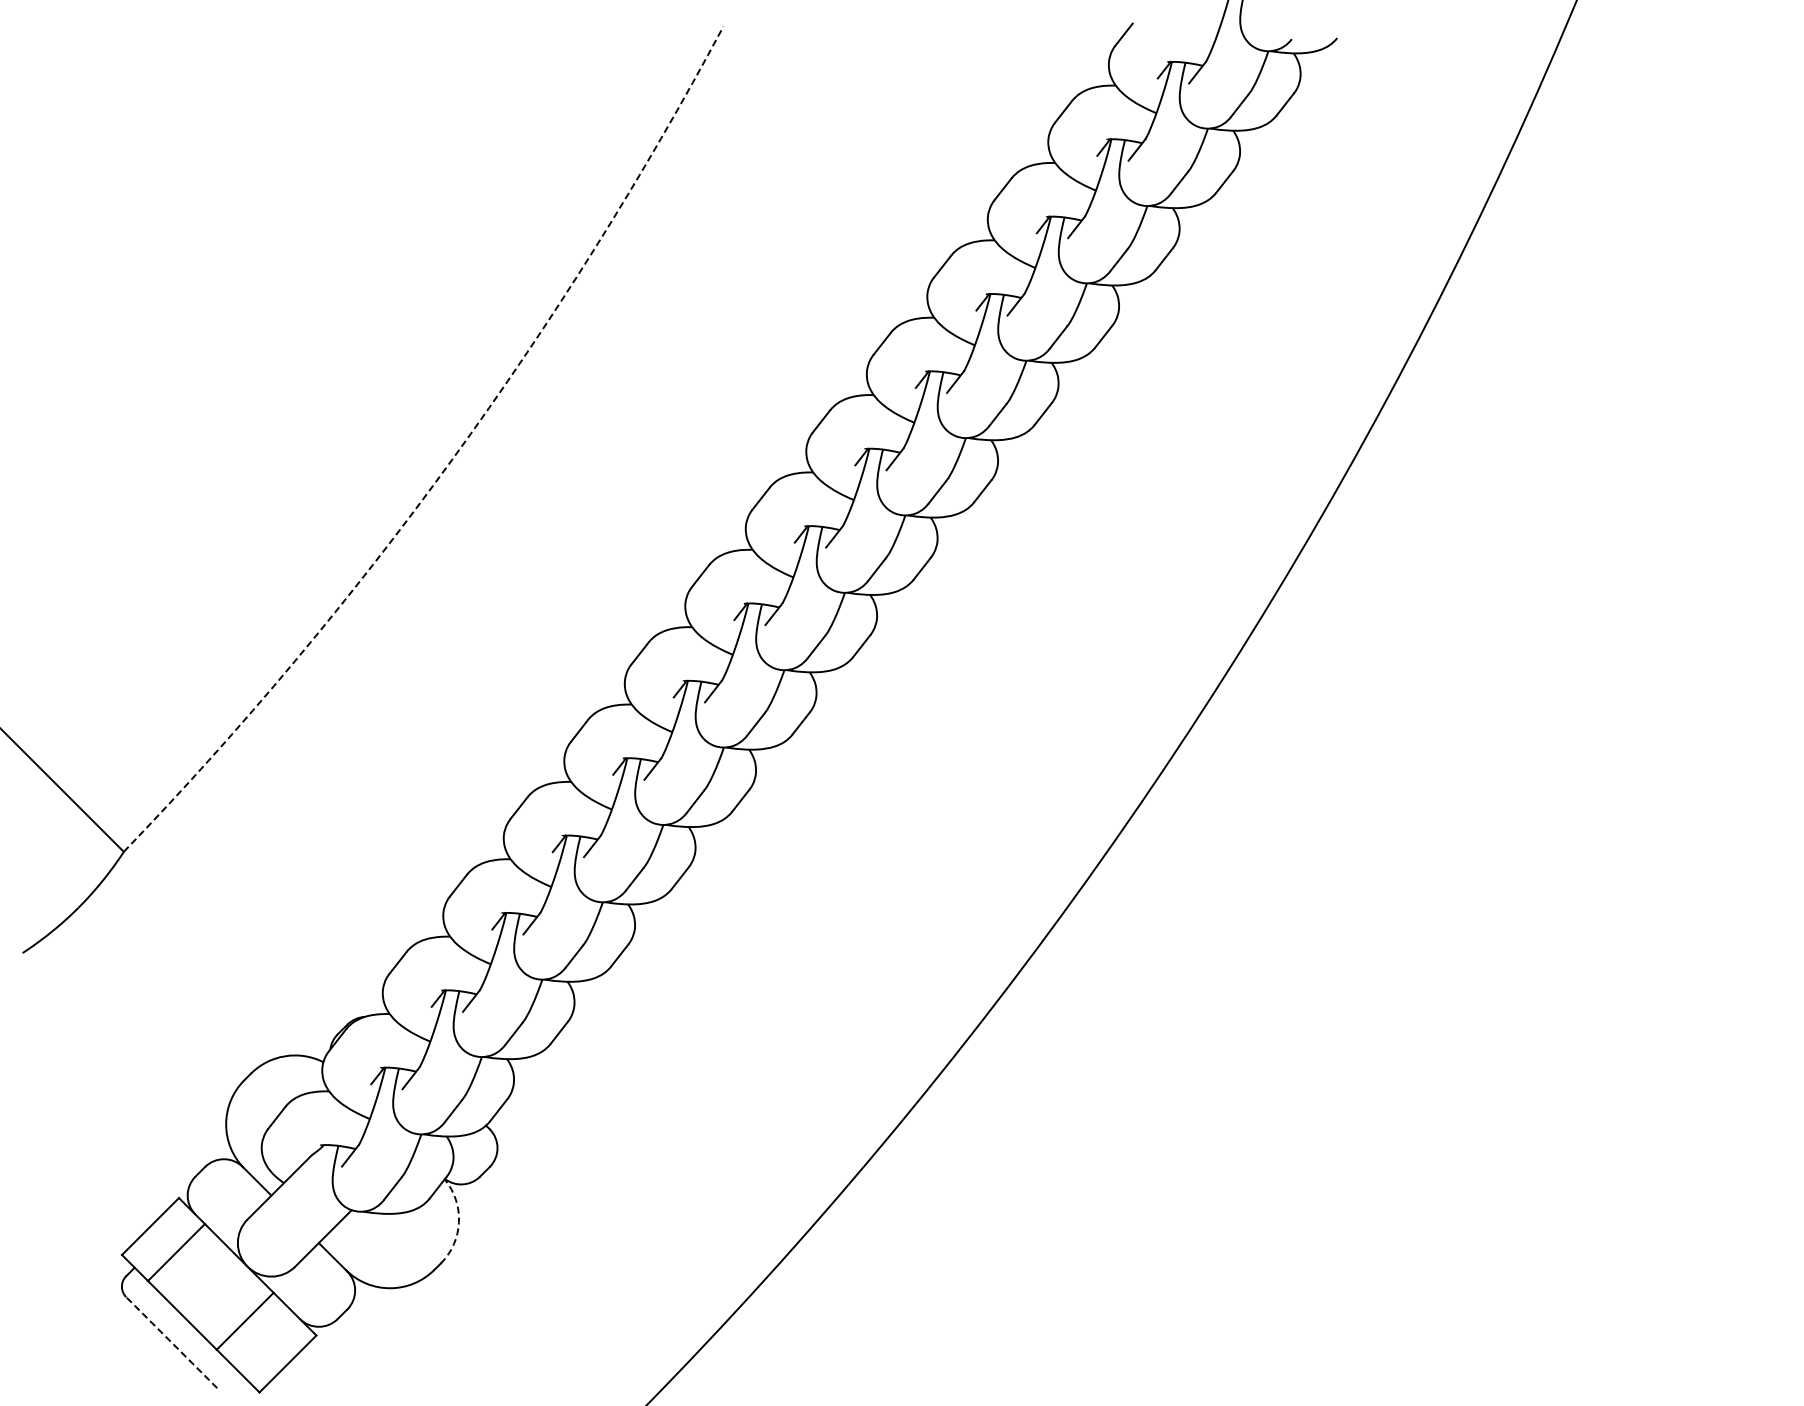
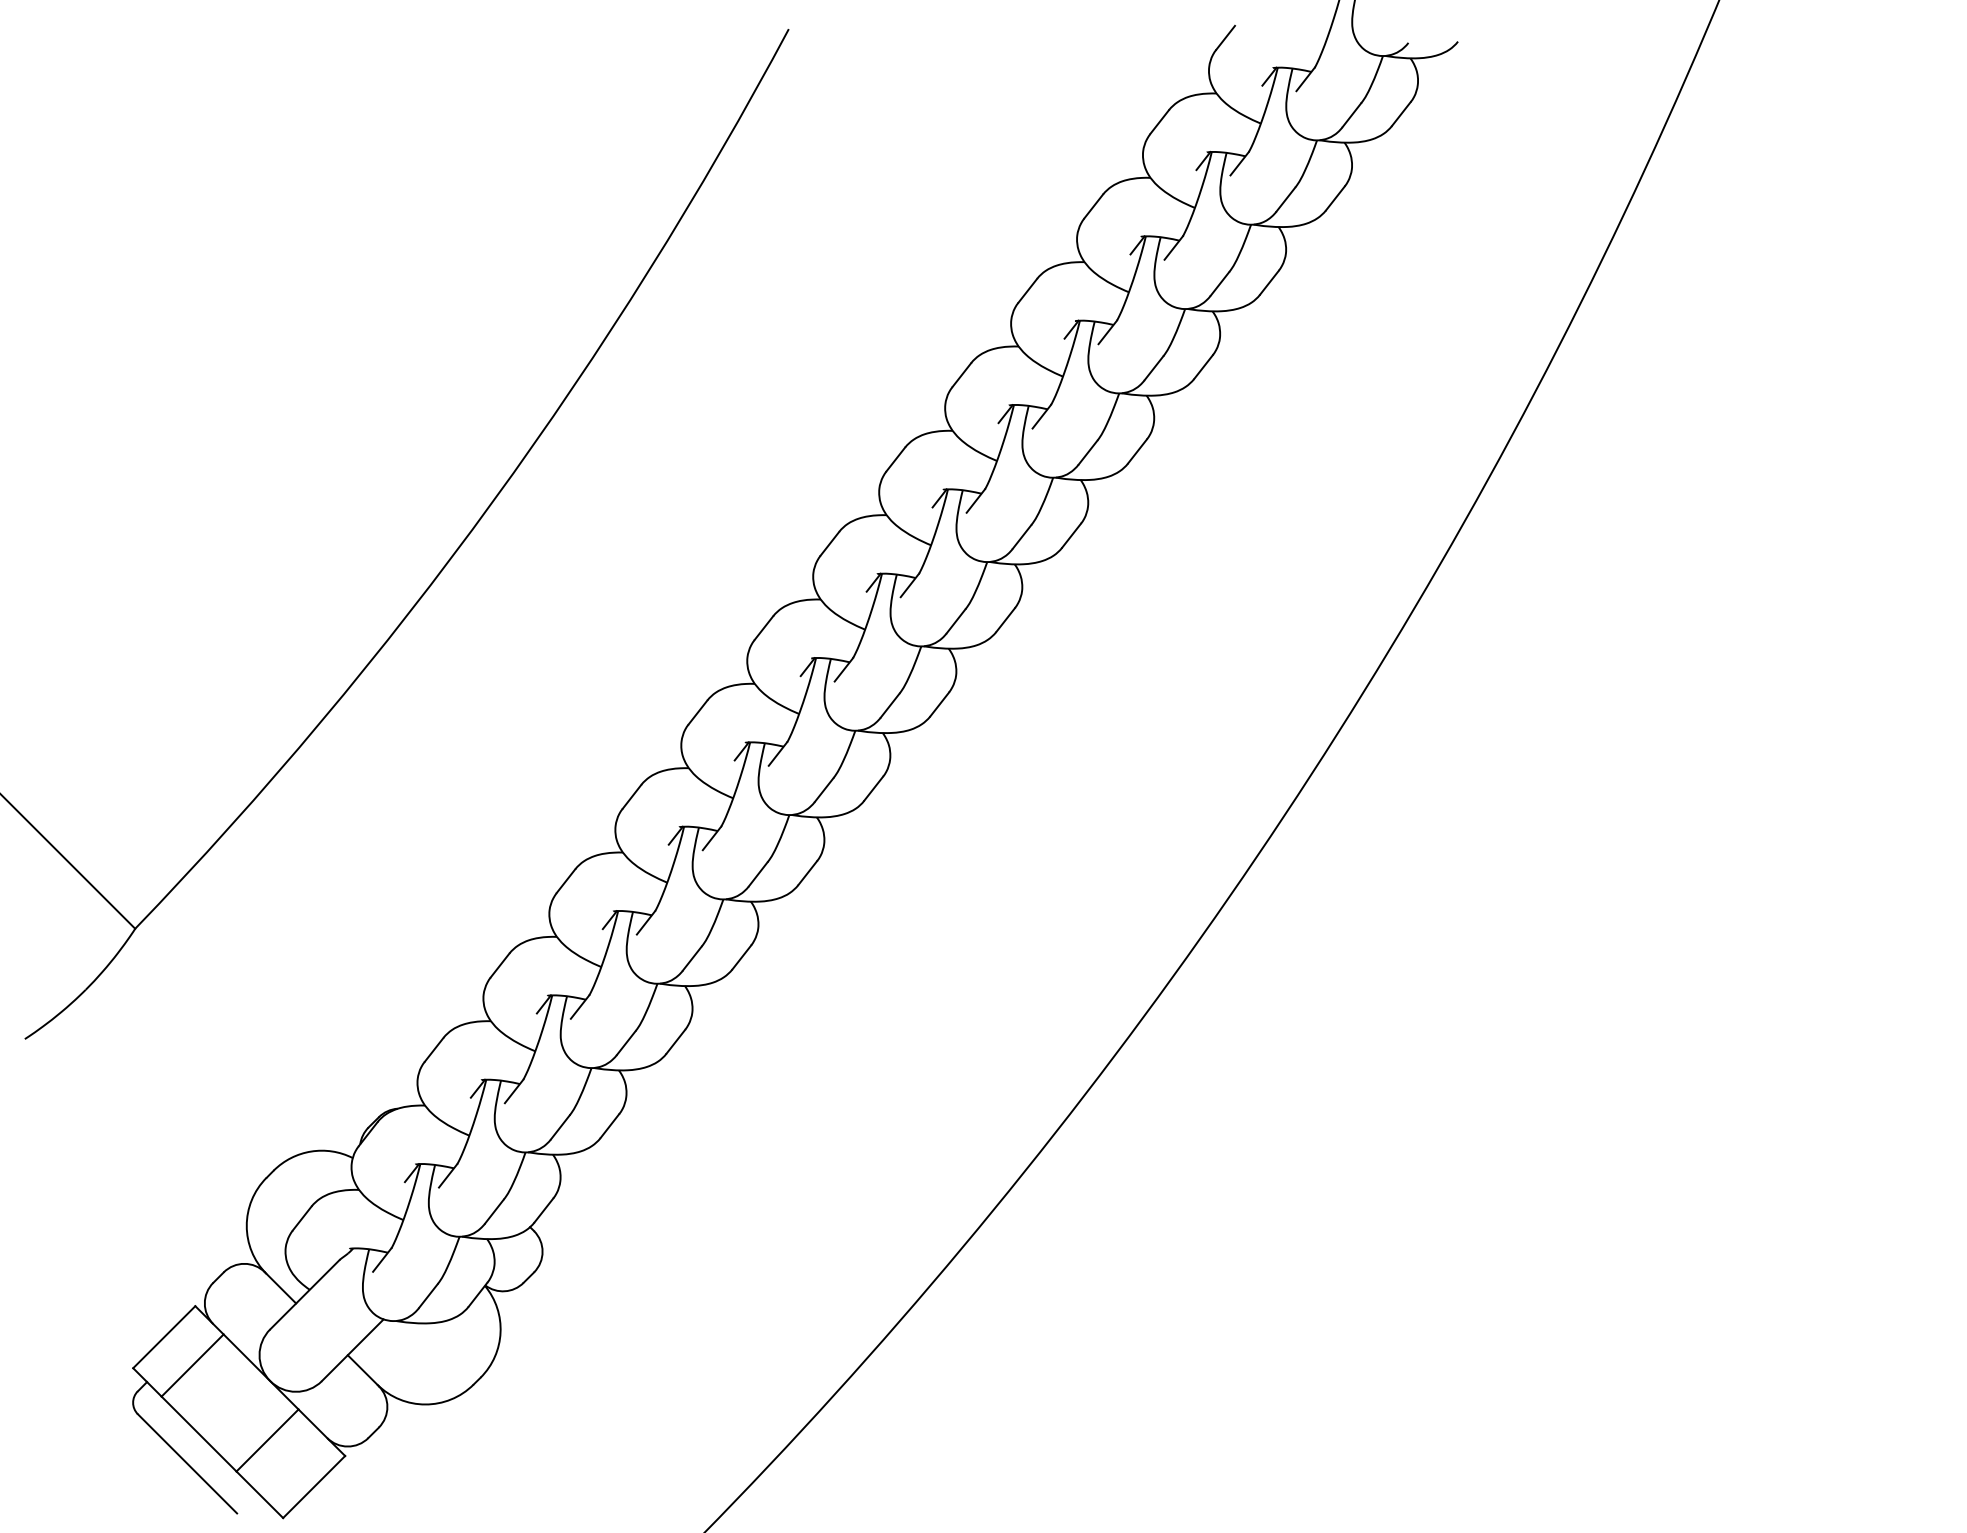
arc: (452, 459) -> (493, 501), dashed -> solid
arc: (458, 1222) -> (500, 1332), dashed -> solid
line: (171, 1342) -> (187, 1463), dashed -> solid

